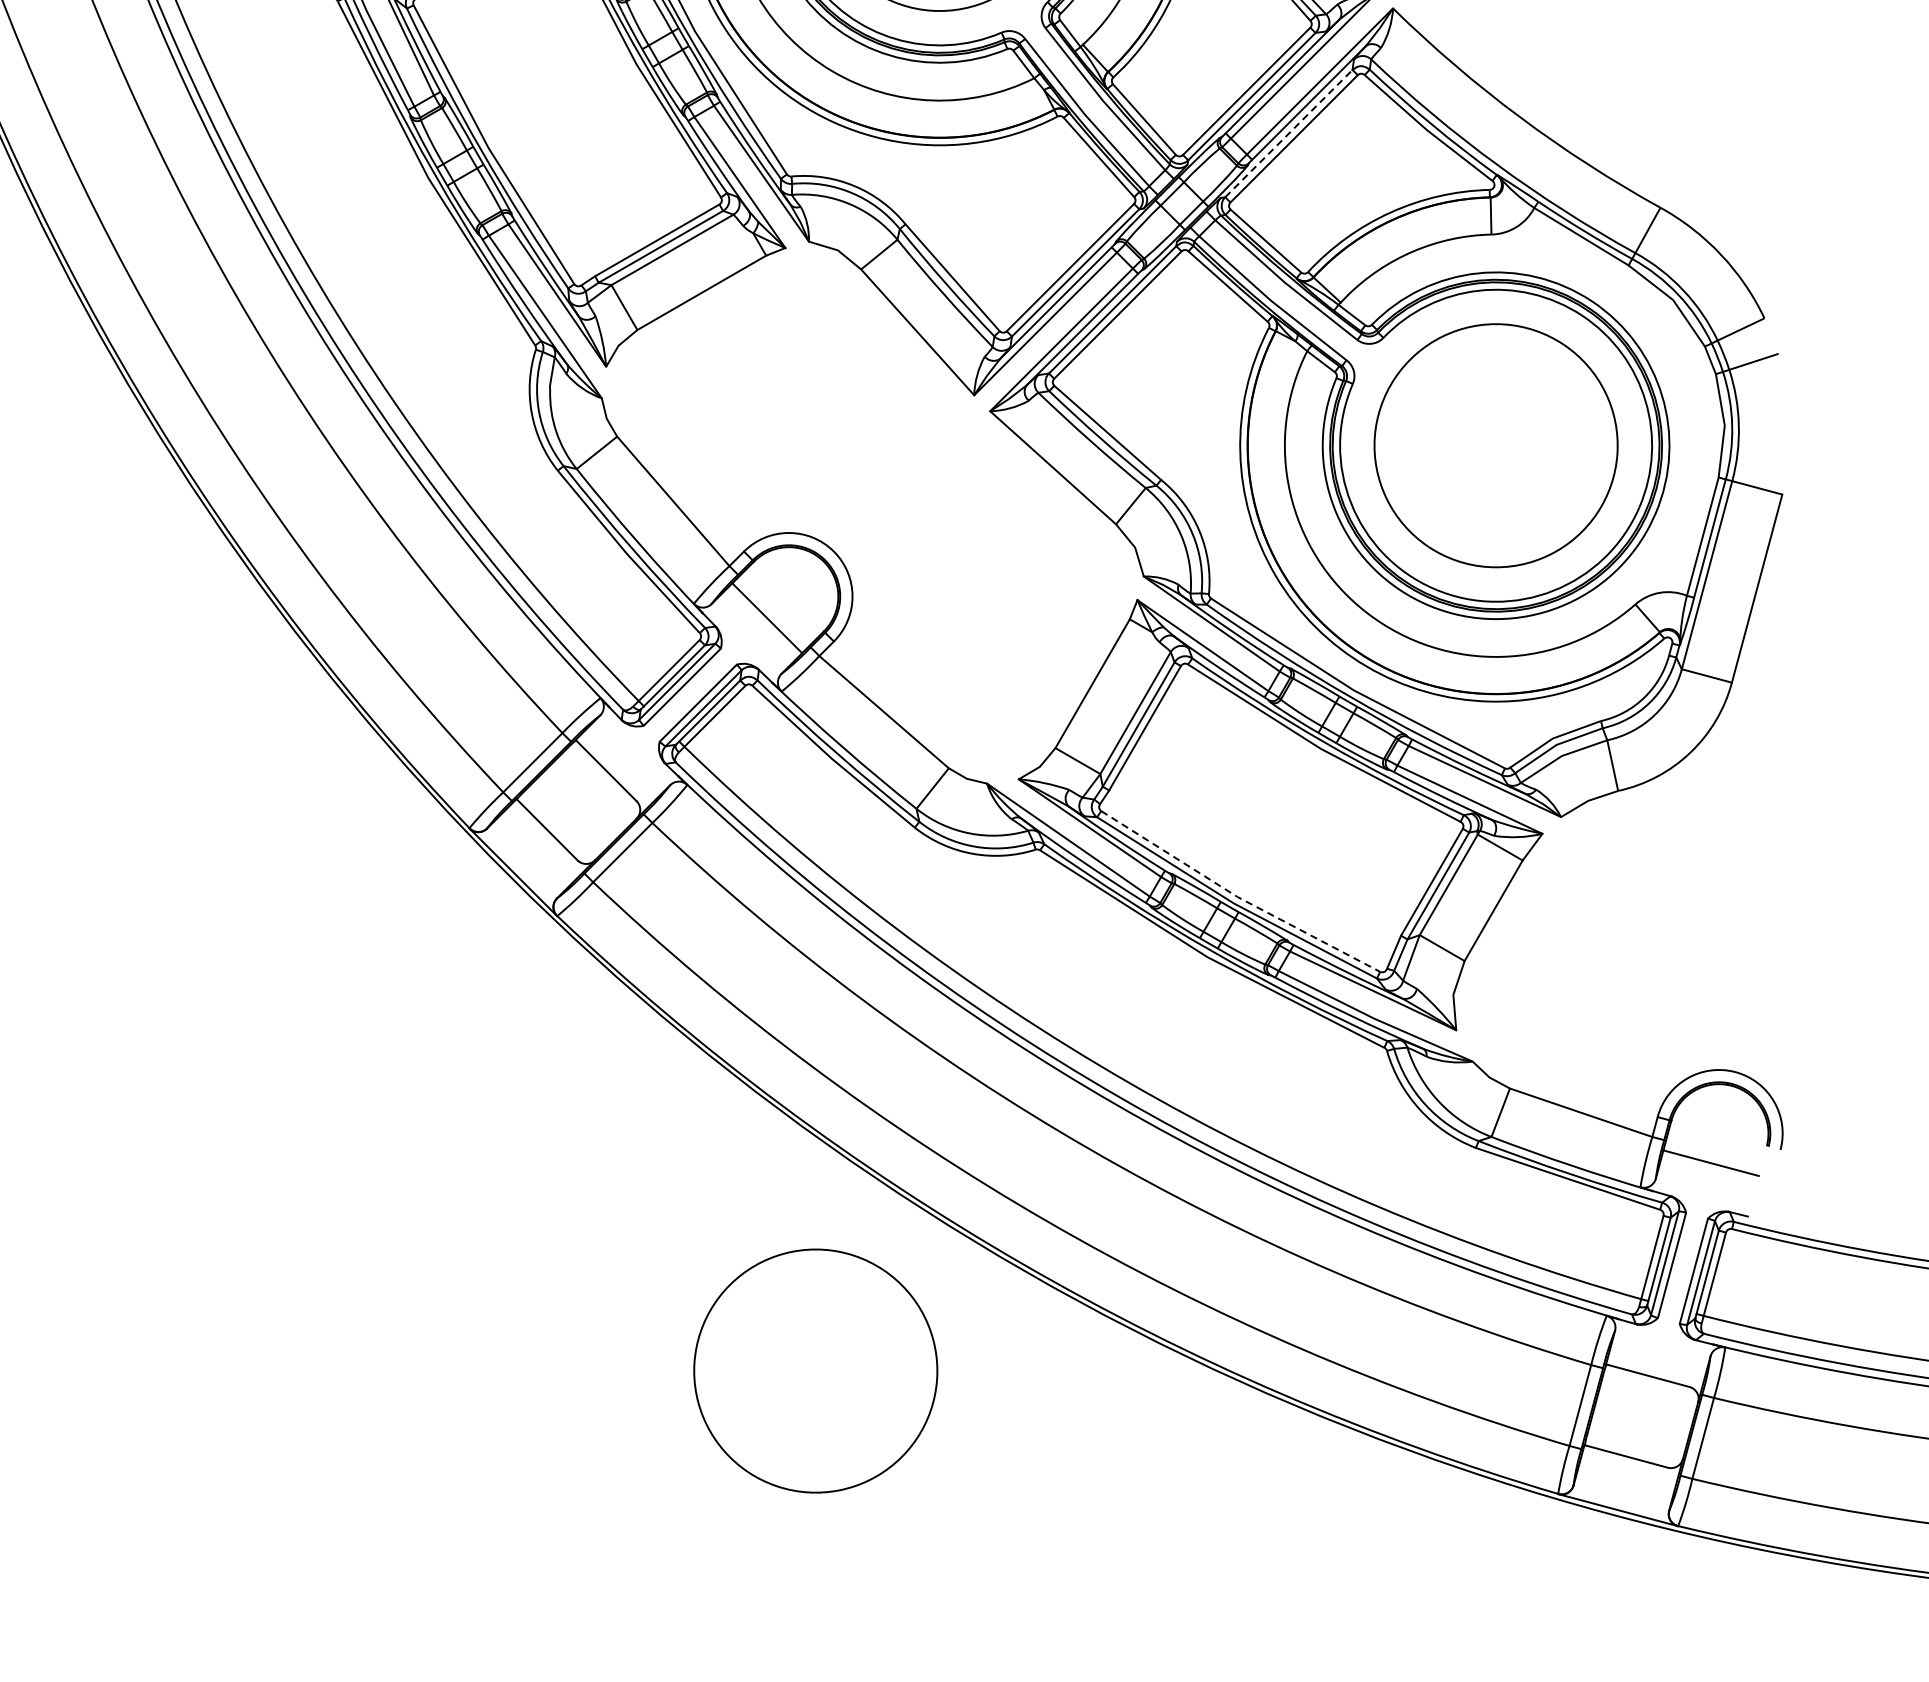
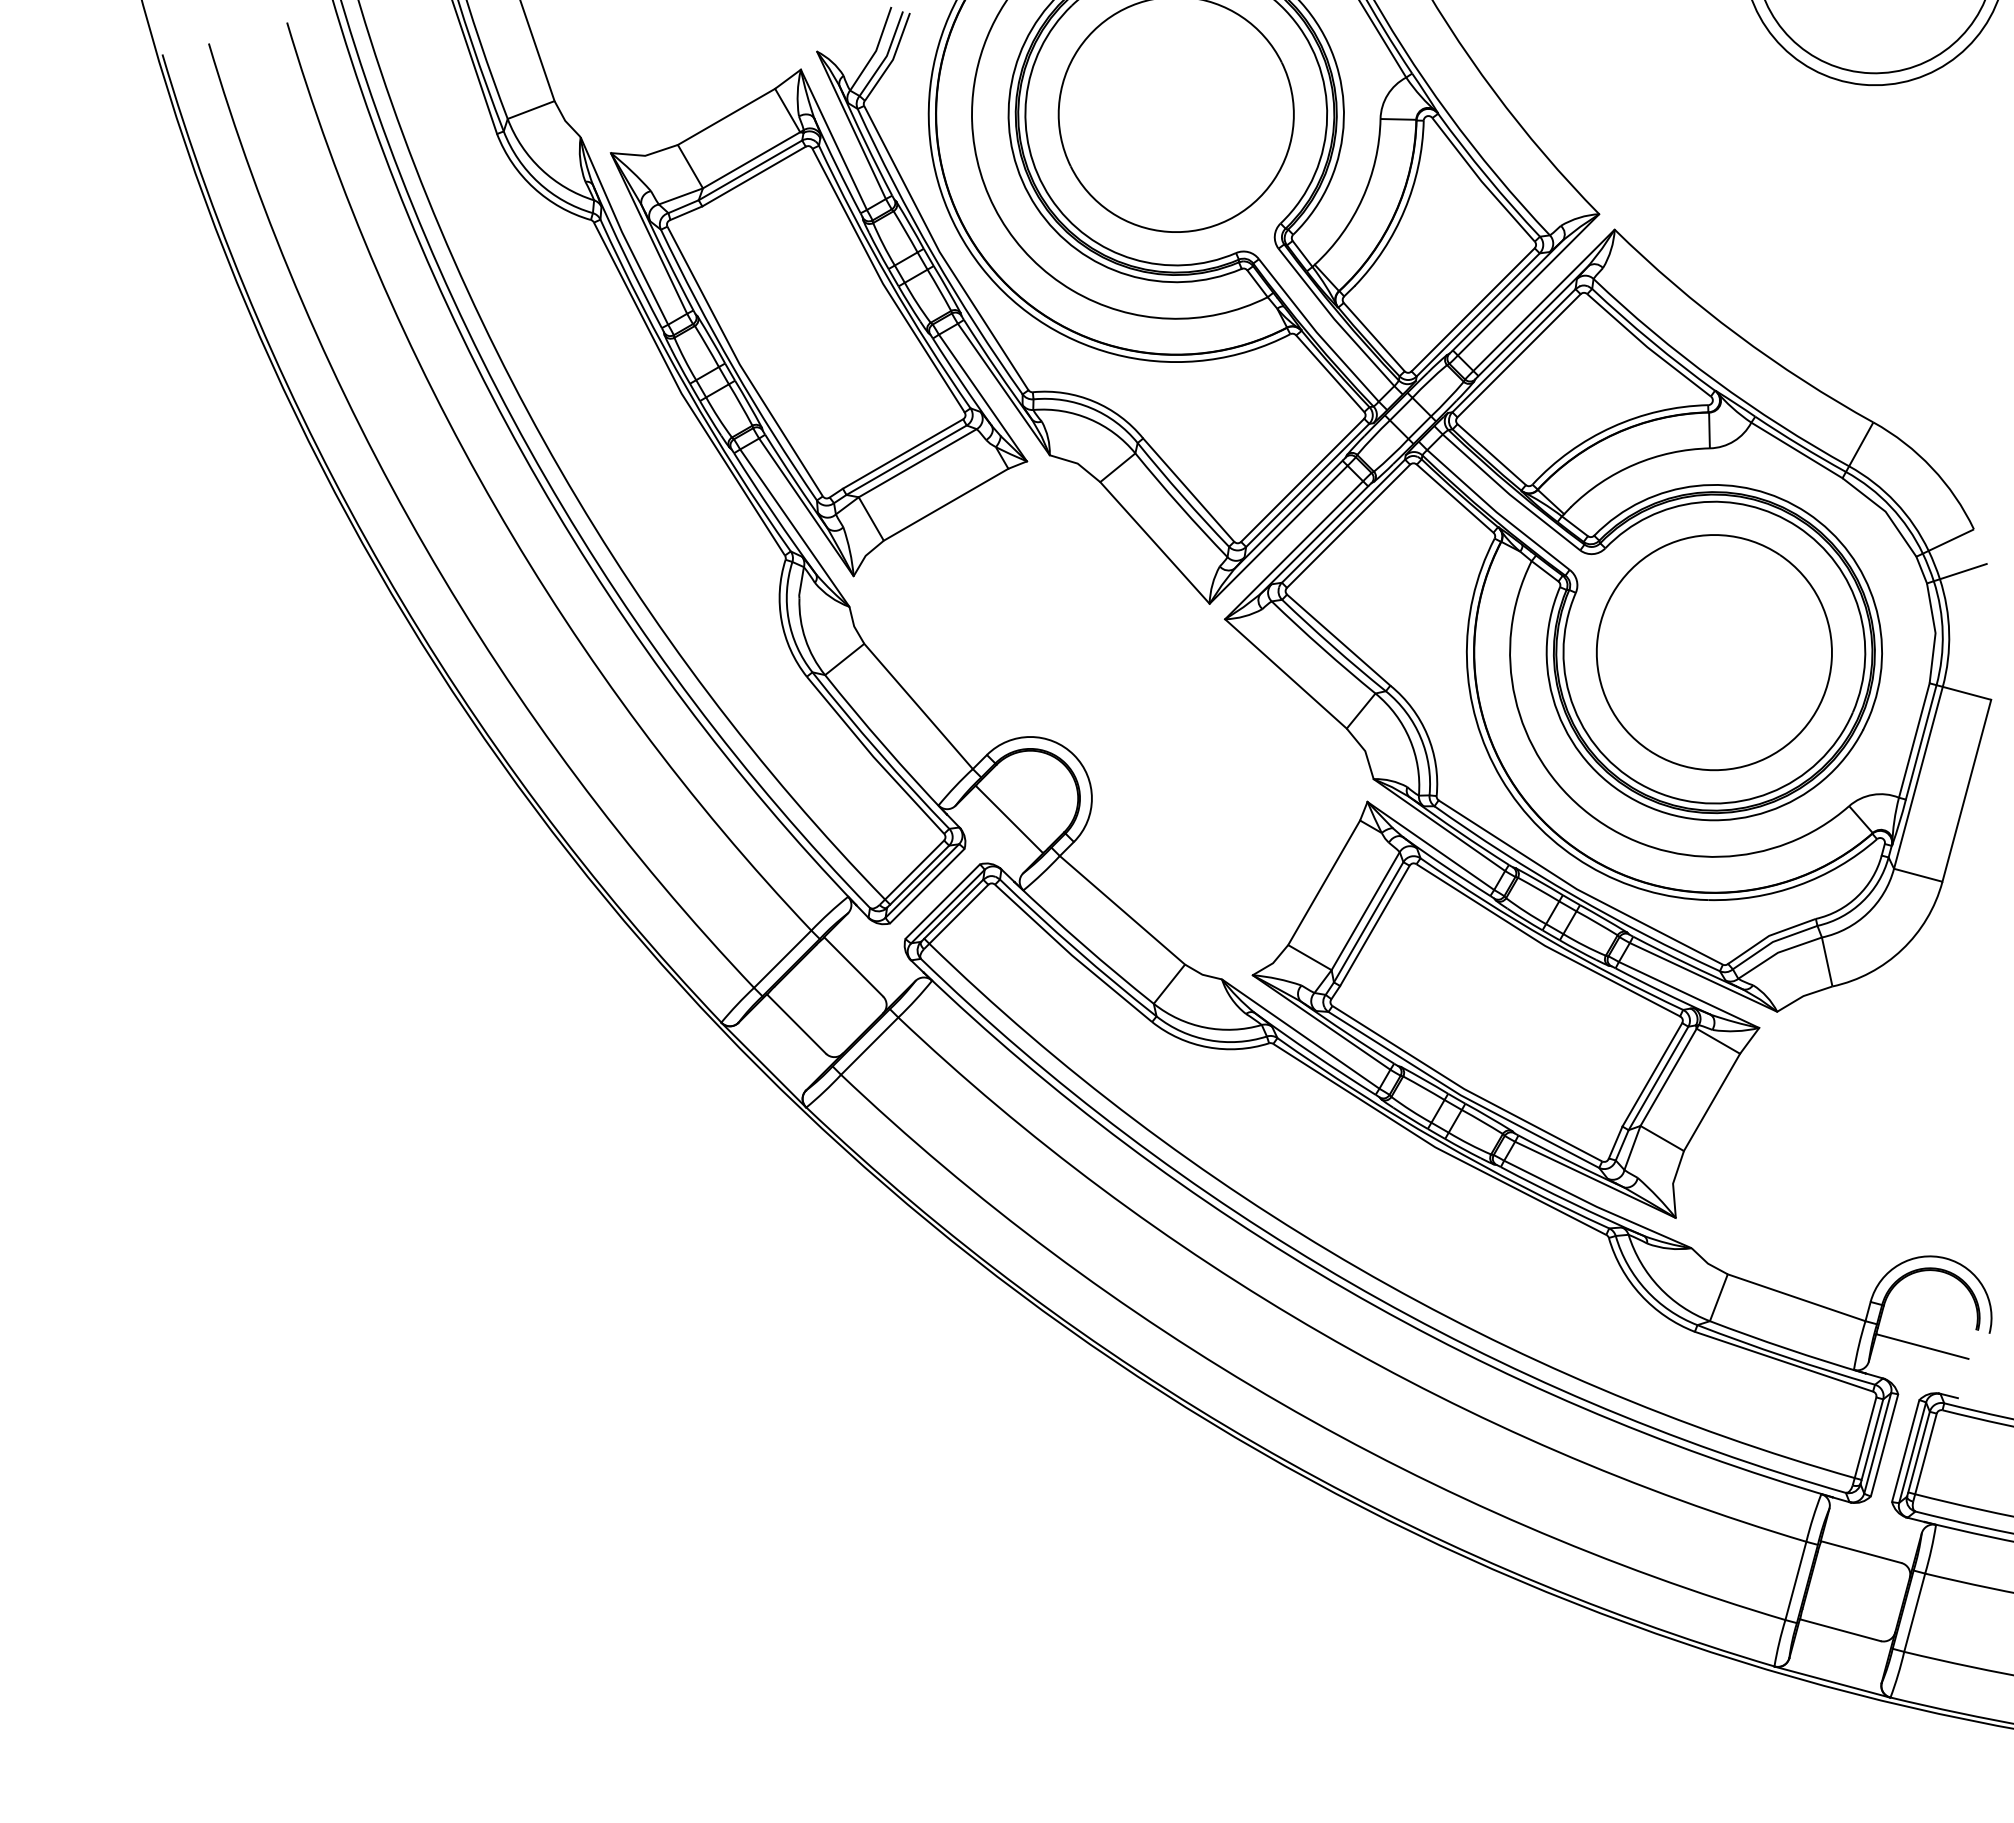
line: (1289, 133) -> (1514, 350), dashed -> solid
line: (1237, 897) -> (1464, 1089), dashed -> solid
part: (815, 1370) -> (1056, 1547), removed

